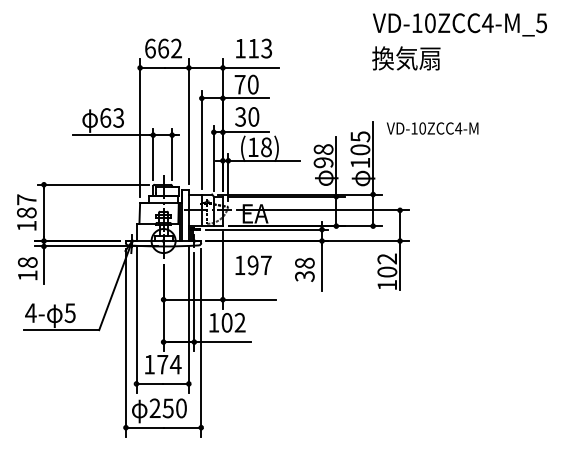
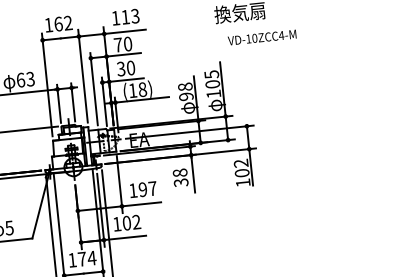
text: (150, 48) -> (48, 25), 662 -> 162
text: (432, 128) -> (262, 37), moved
text: (253, 265) -> (143, 189), moved

